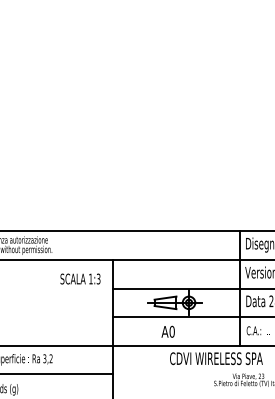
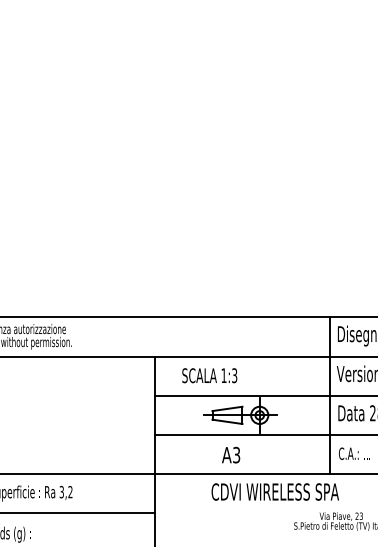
text: (80, 278) -> (209, 375), moved
text: (172, 332) -> (236, 455), A0 -> A3
text: (215, 358) -> (274, 491), moved

